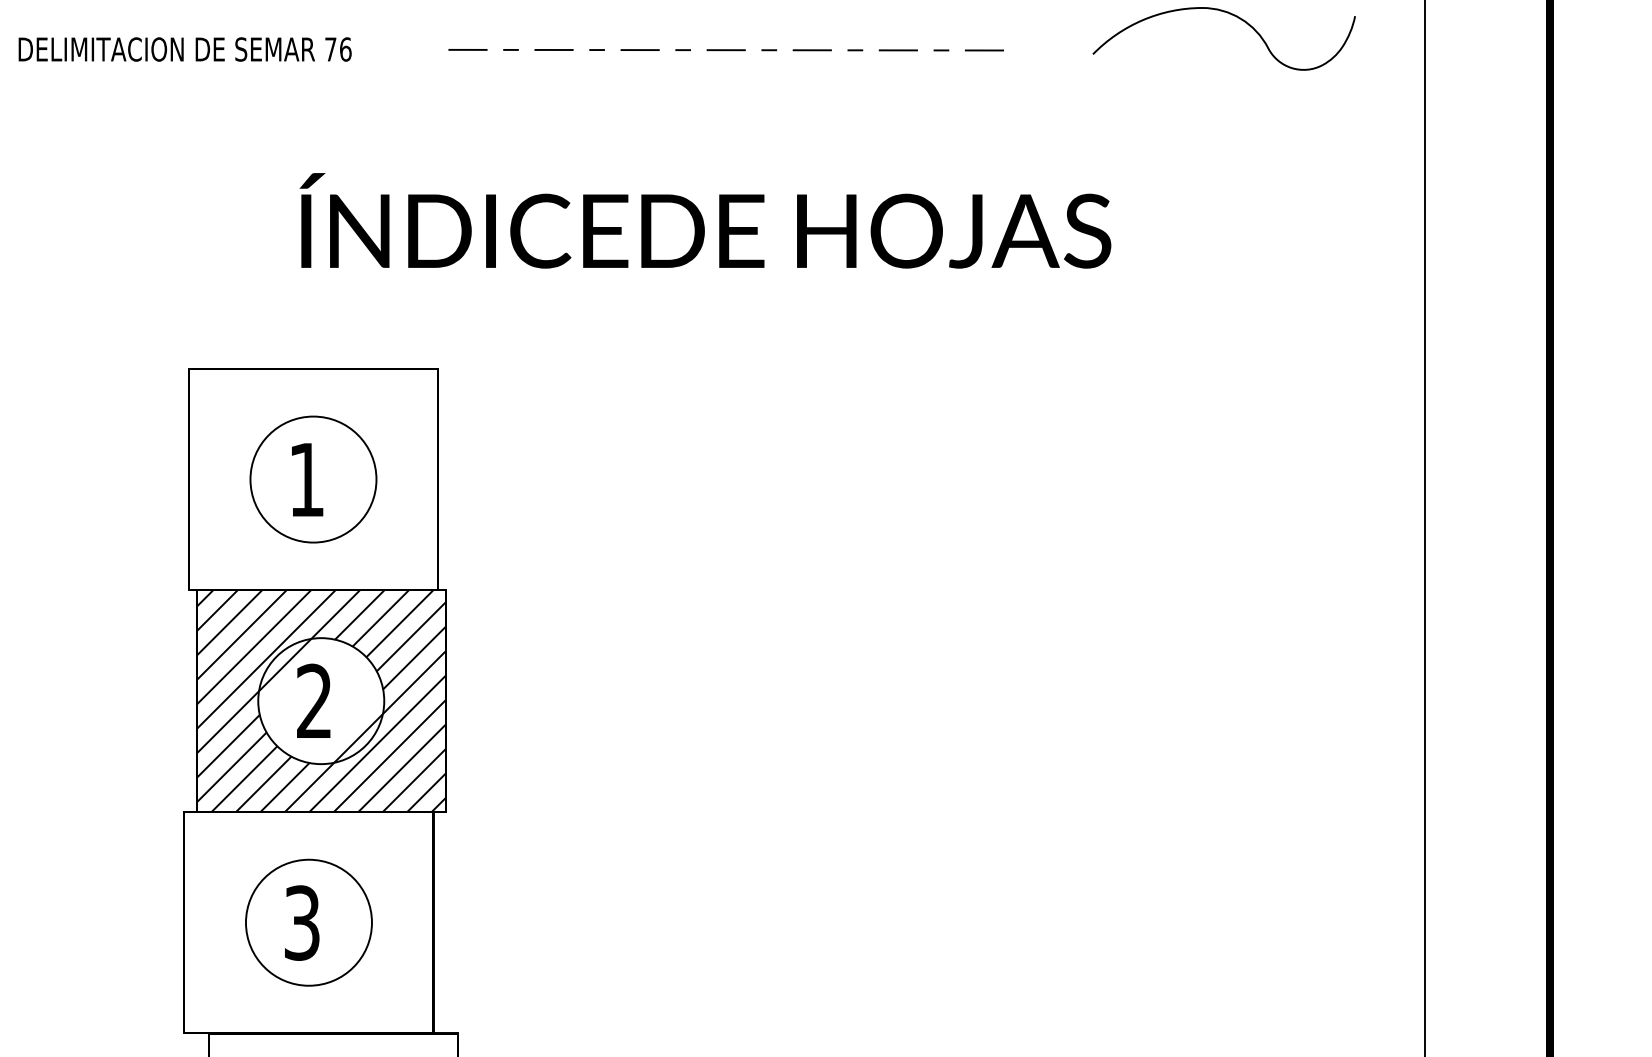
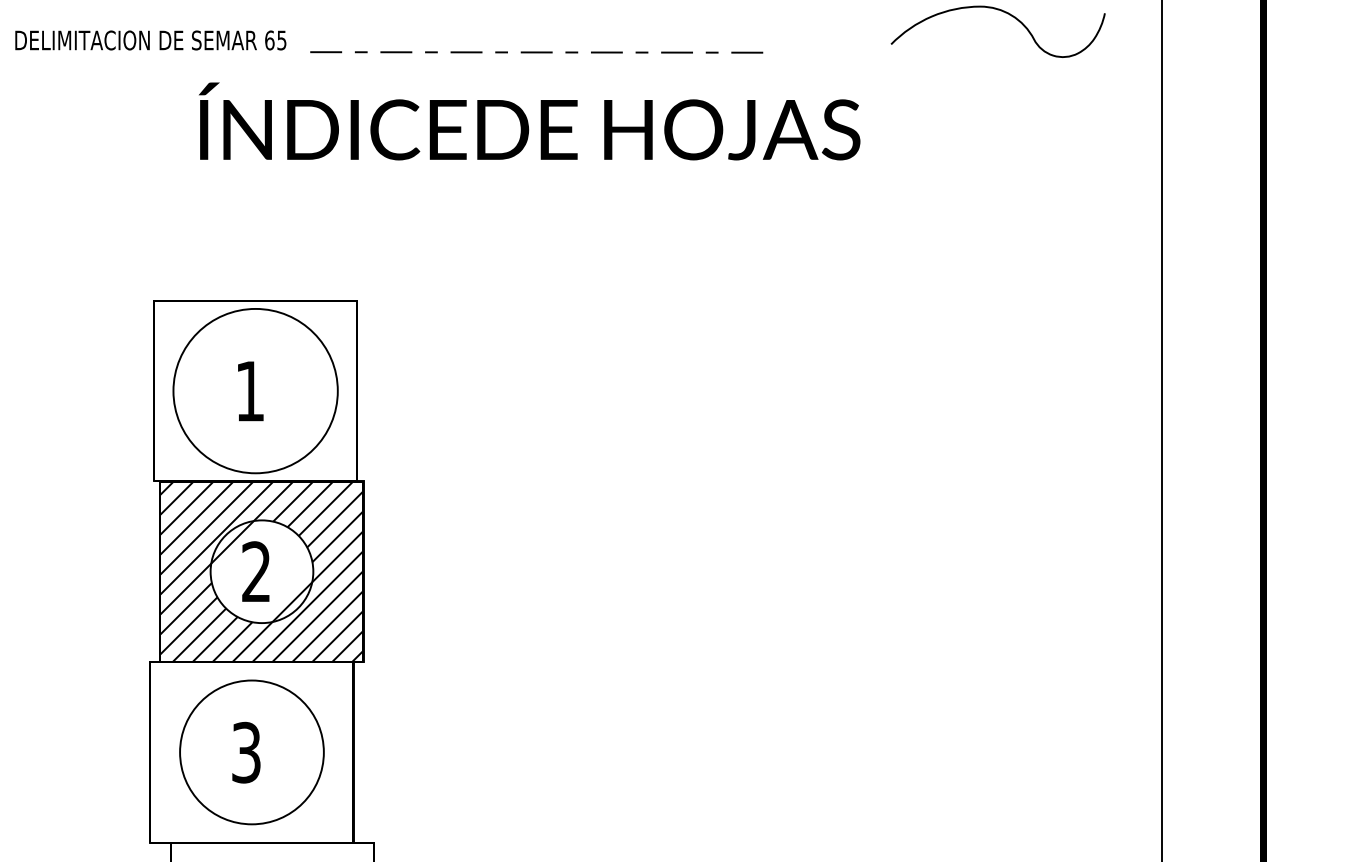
text: (338, 49) -> (276, 40), 76 -> 65
line: (725, 50) -> (536, 52), moved
text: (705, 220) -> (529, 121), moved
circle: (313, 479) -> (255, 391), size x1.6
circle: (308, 922) -> (251, 752), size x1.4

